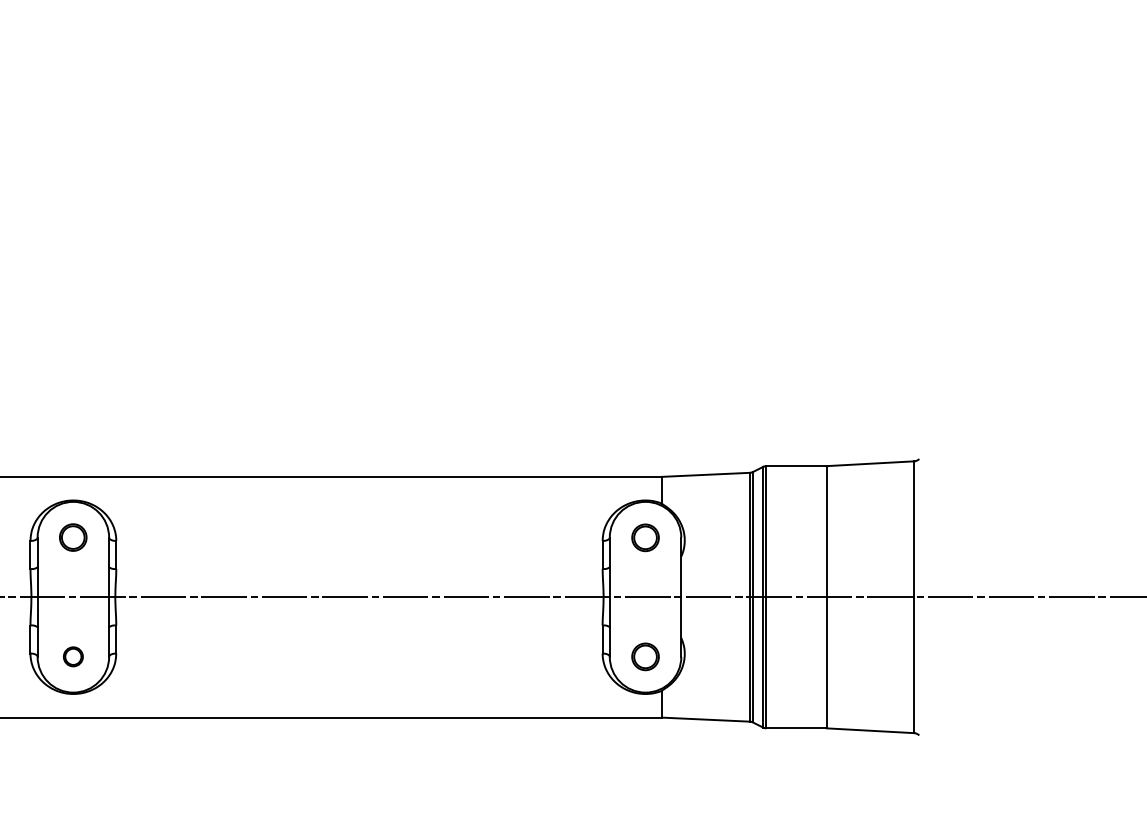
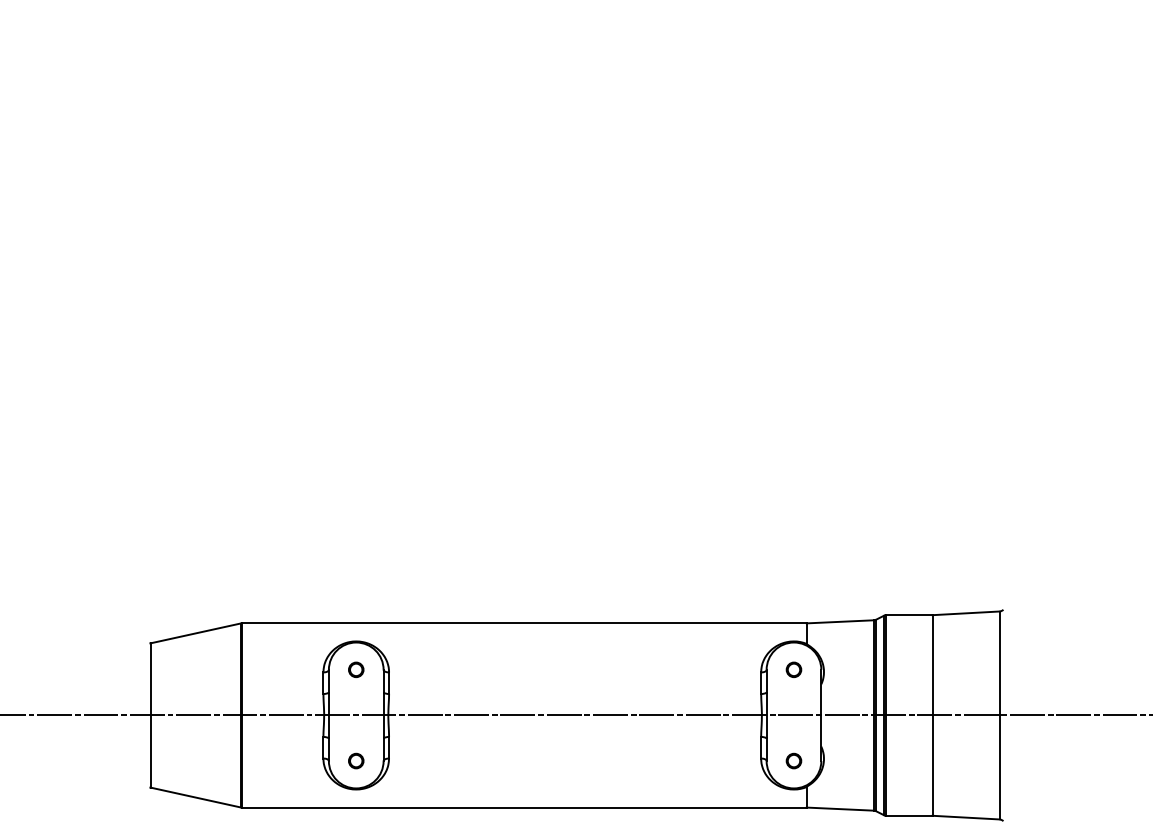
part: (73, 537) -> (356, 669), size x0.71
part: (644, 537) -> (793, 669), size x0.71
part: (644, 656) -> (793, 760), size x0.71

